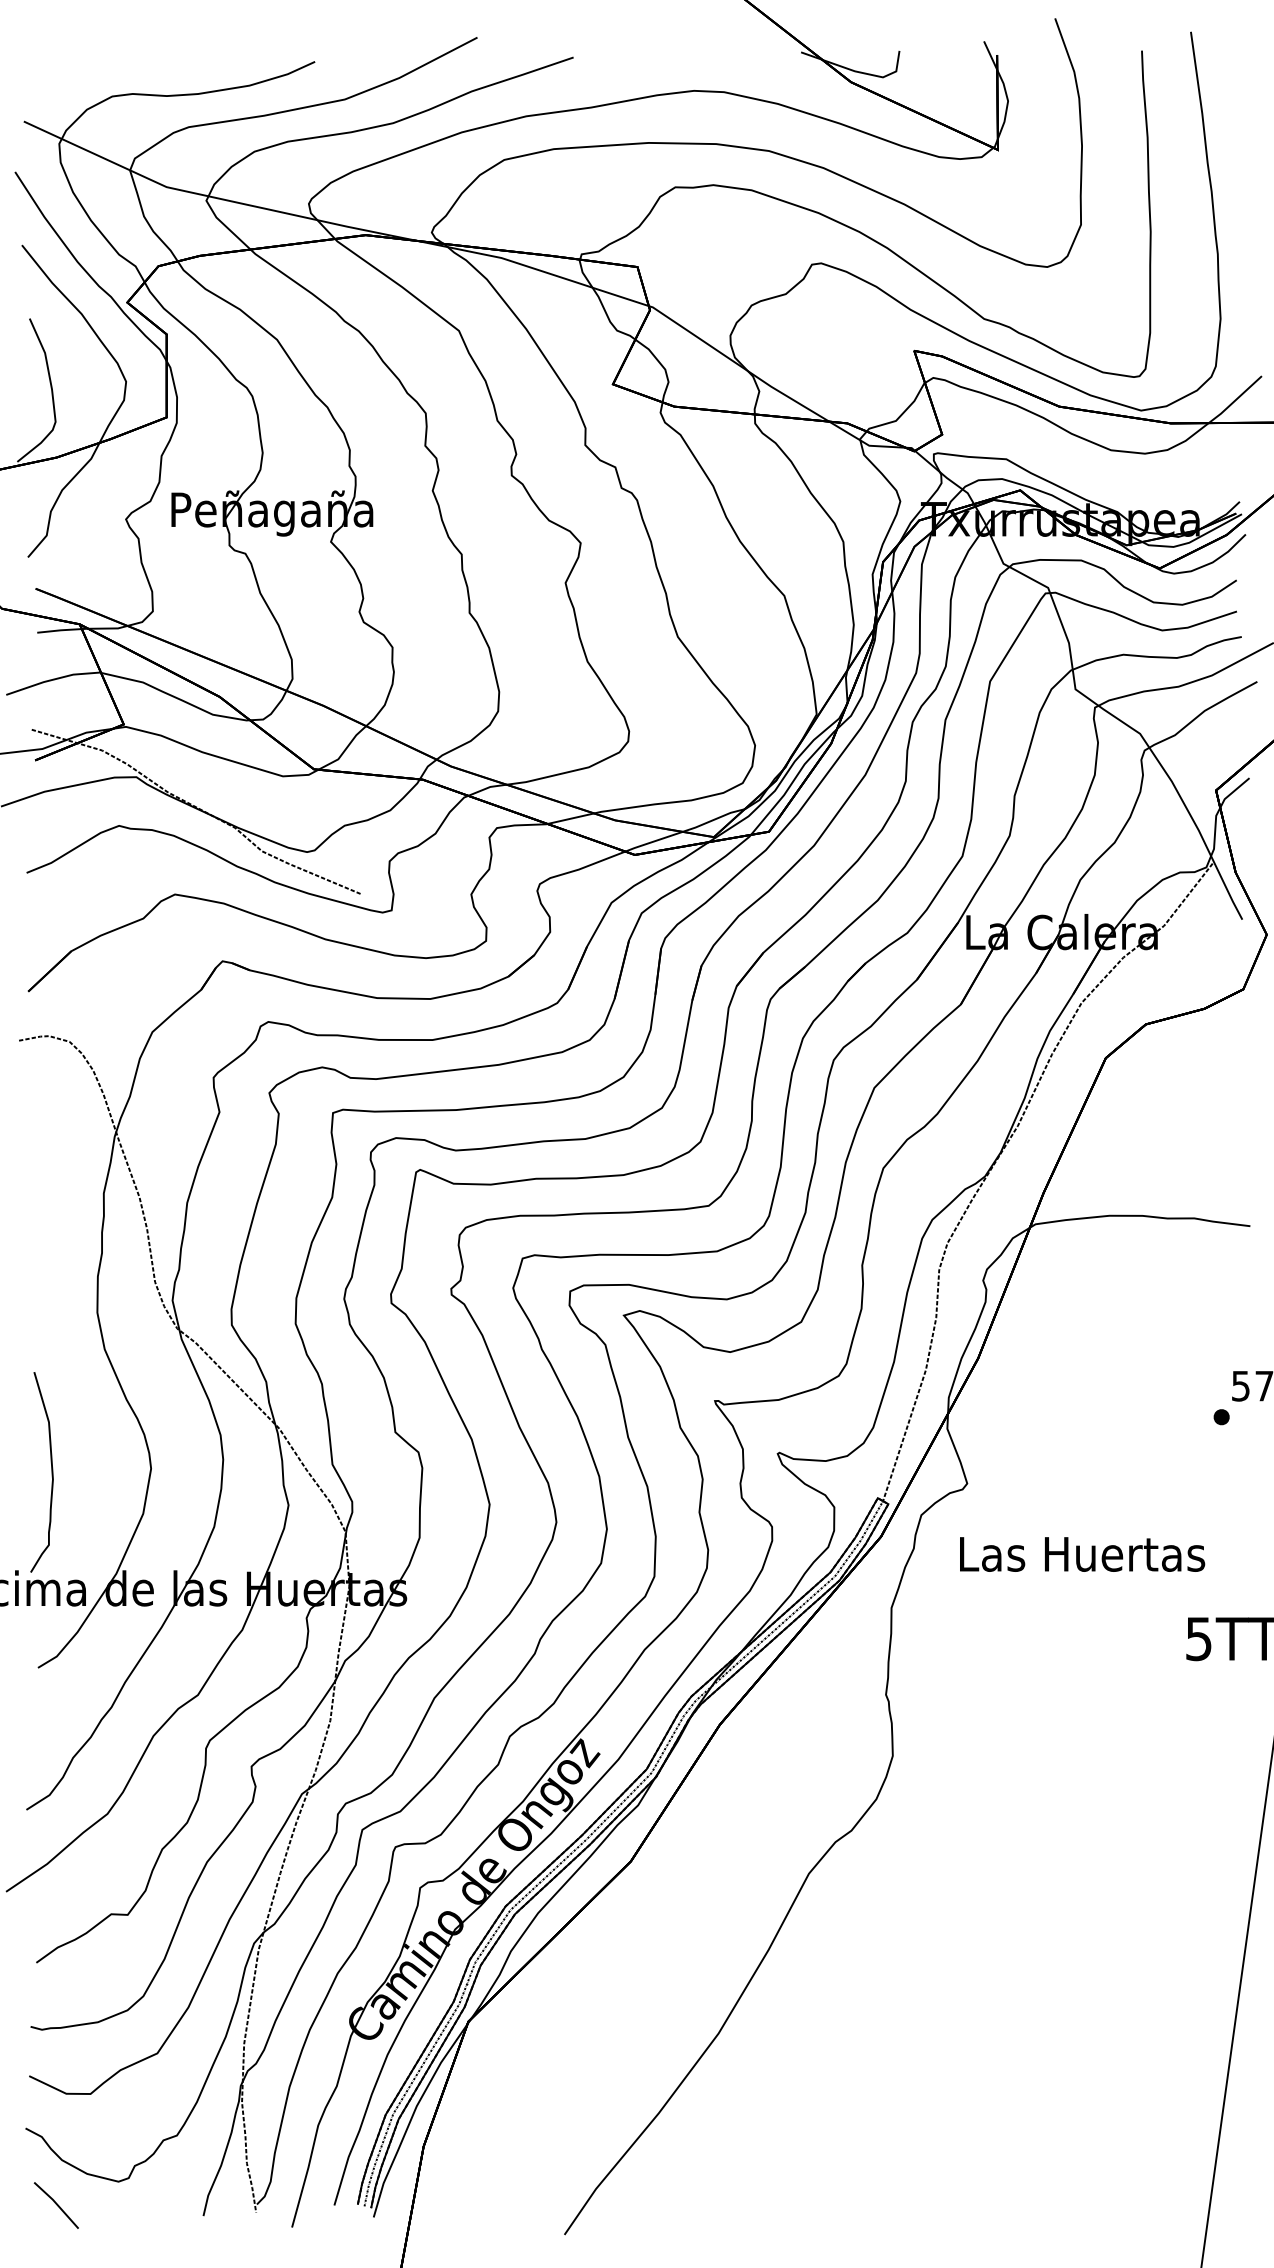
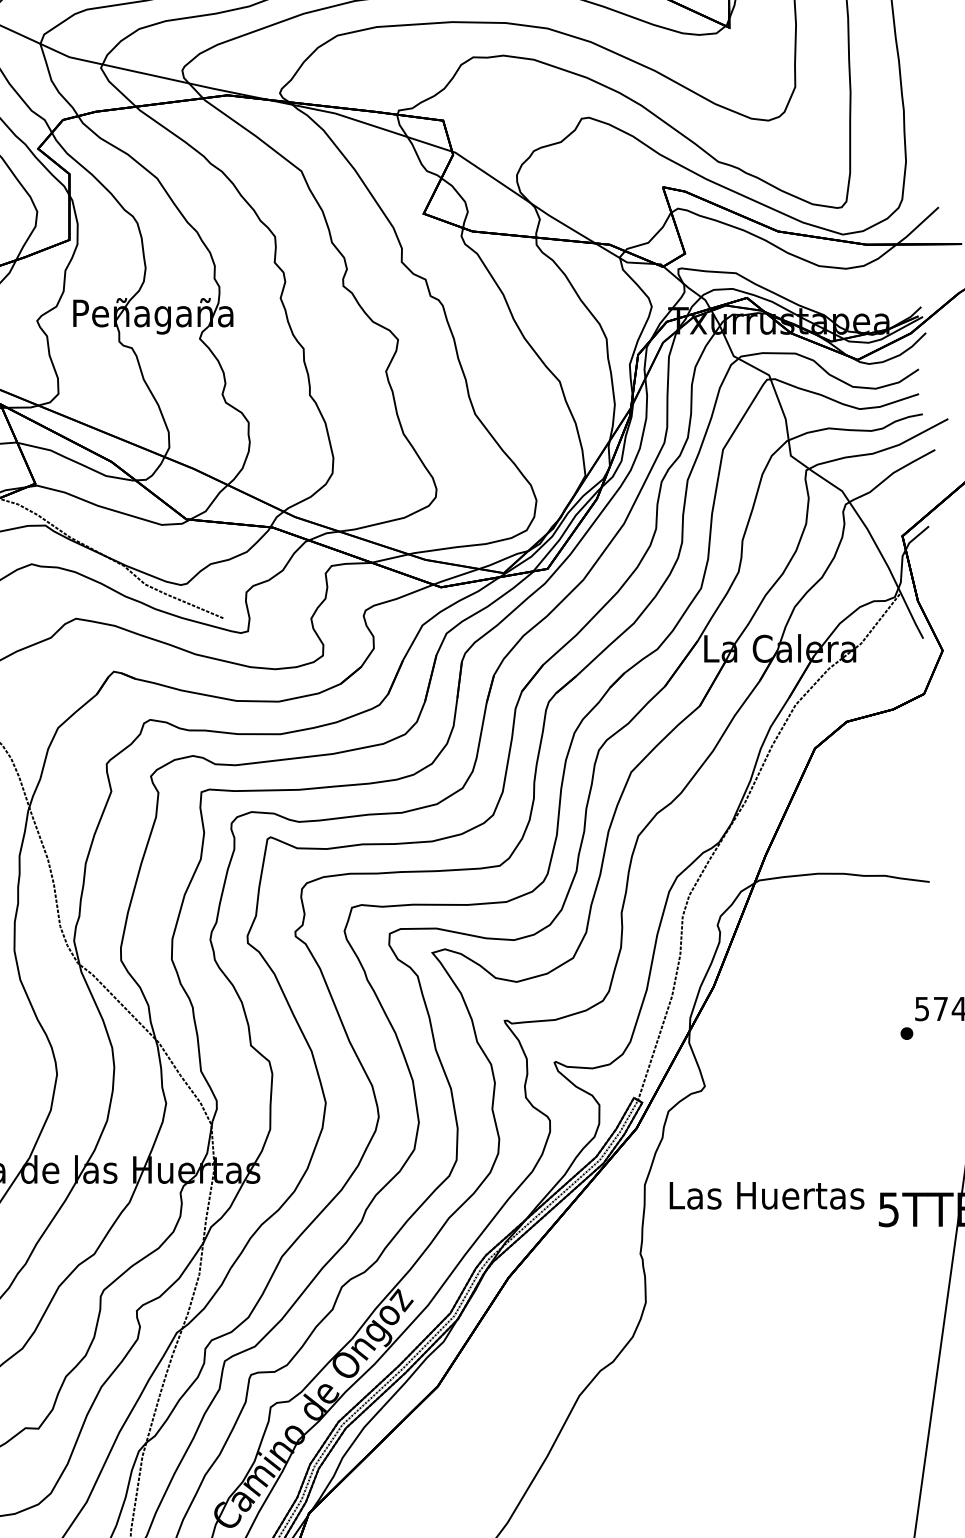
text: (1082, 1554) -> (767, 1195), moved

